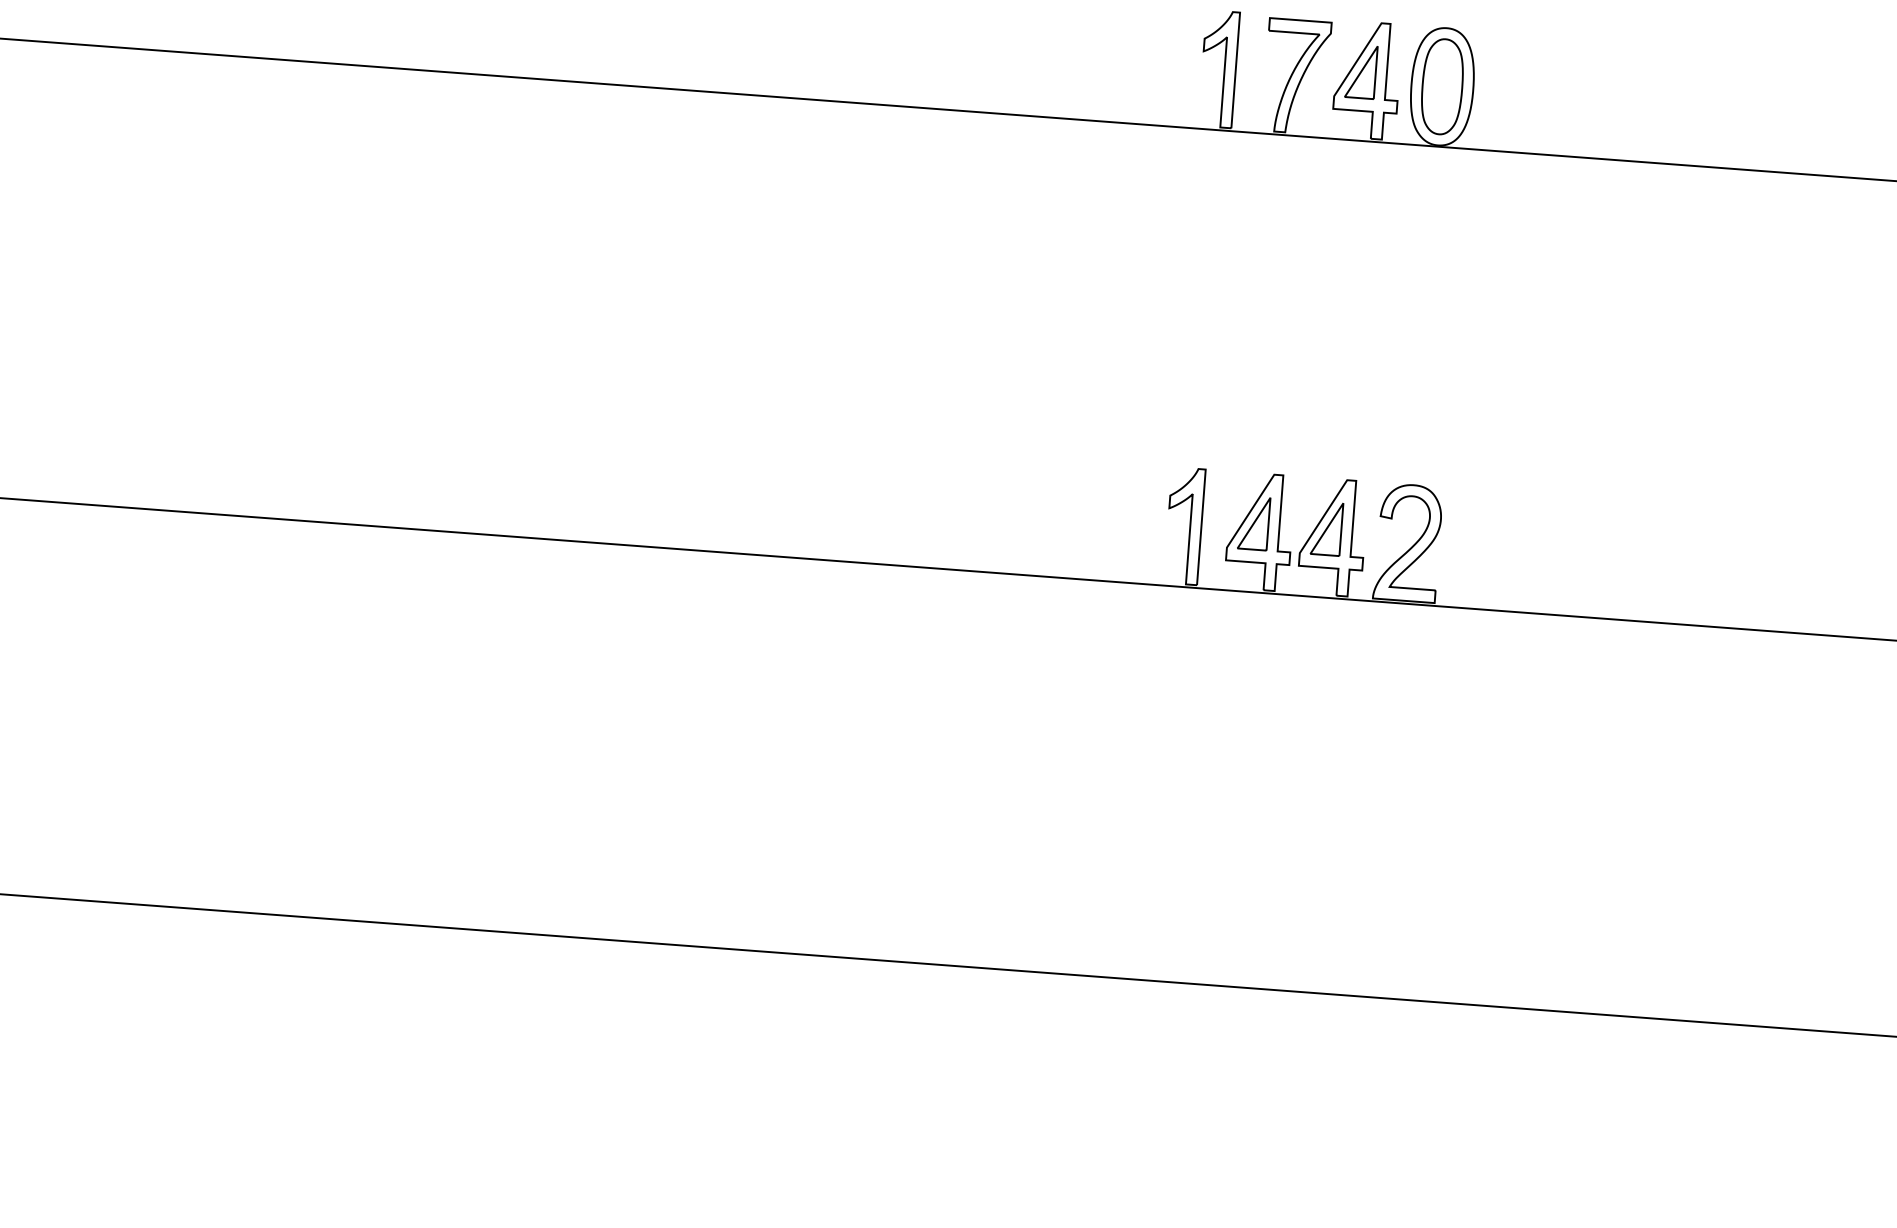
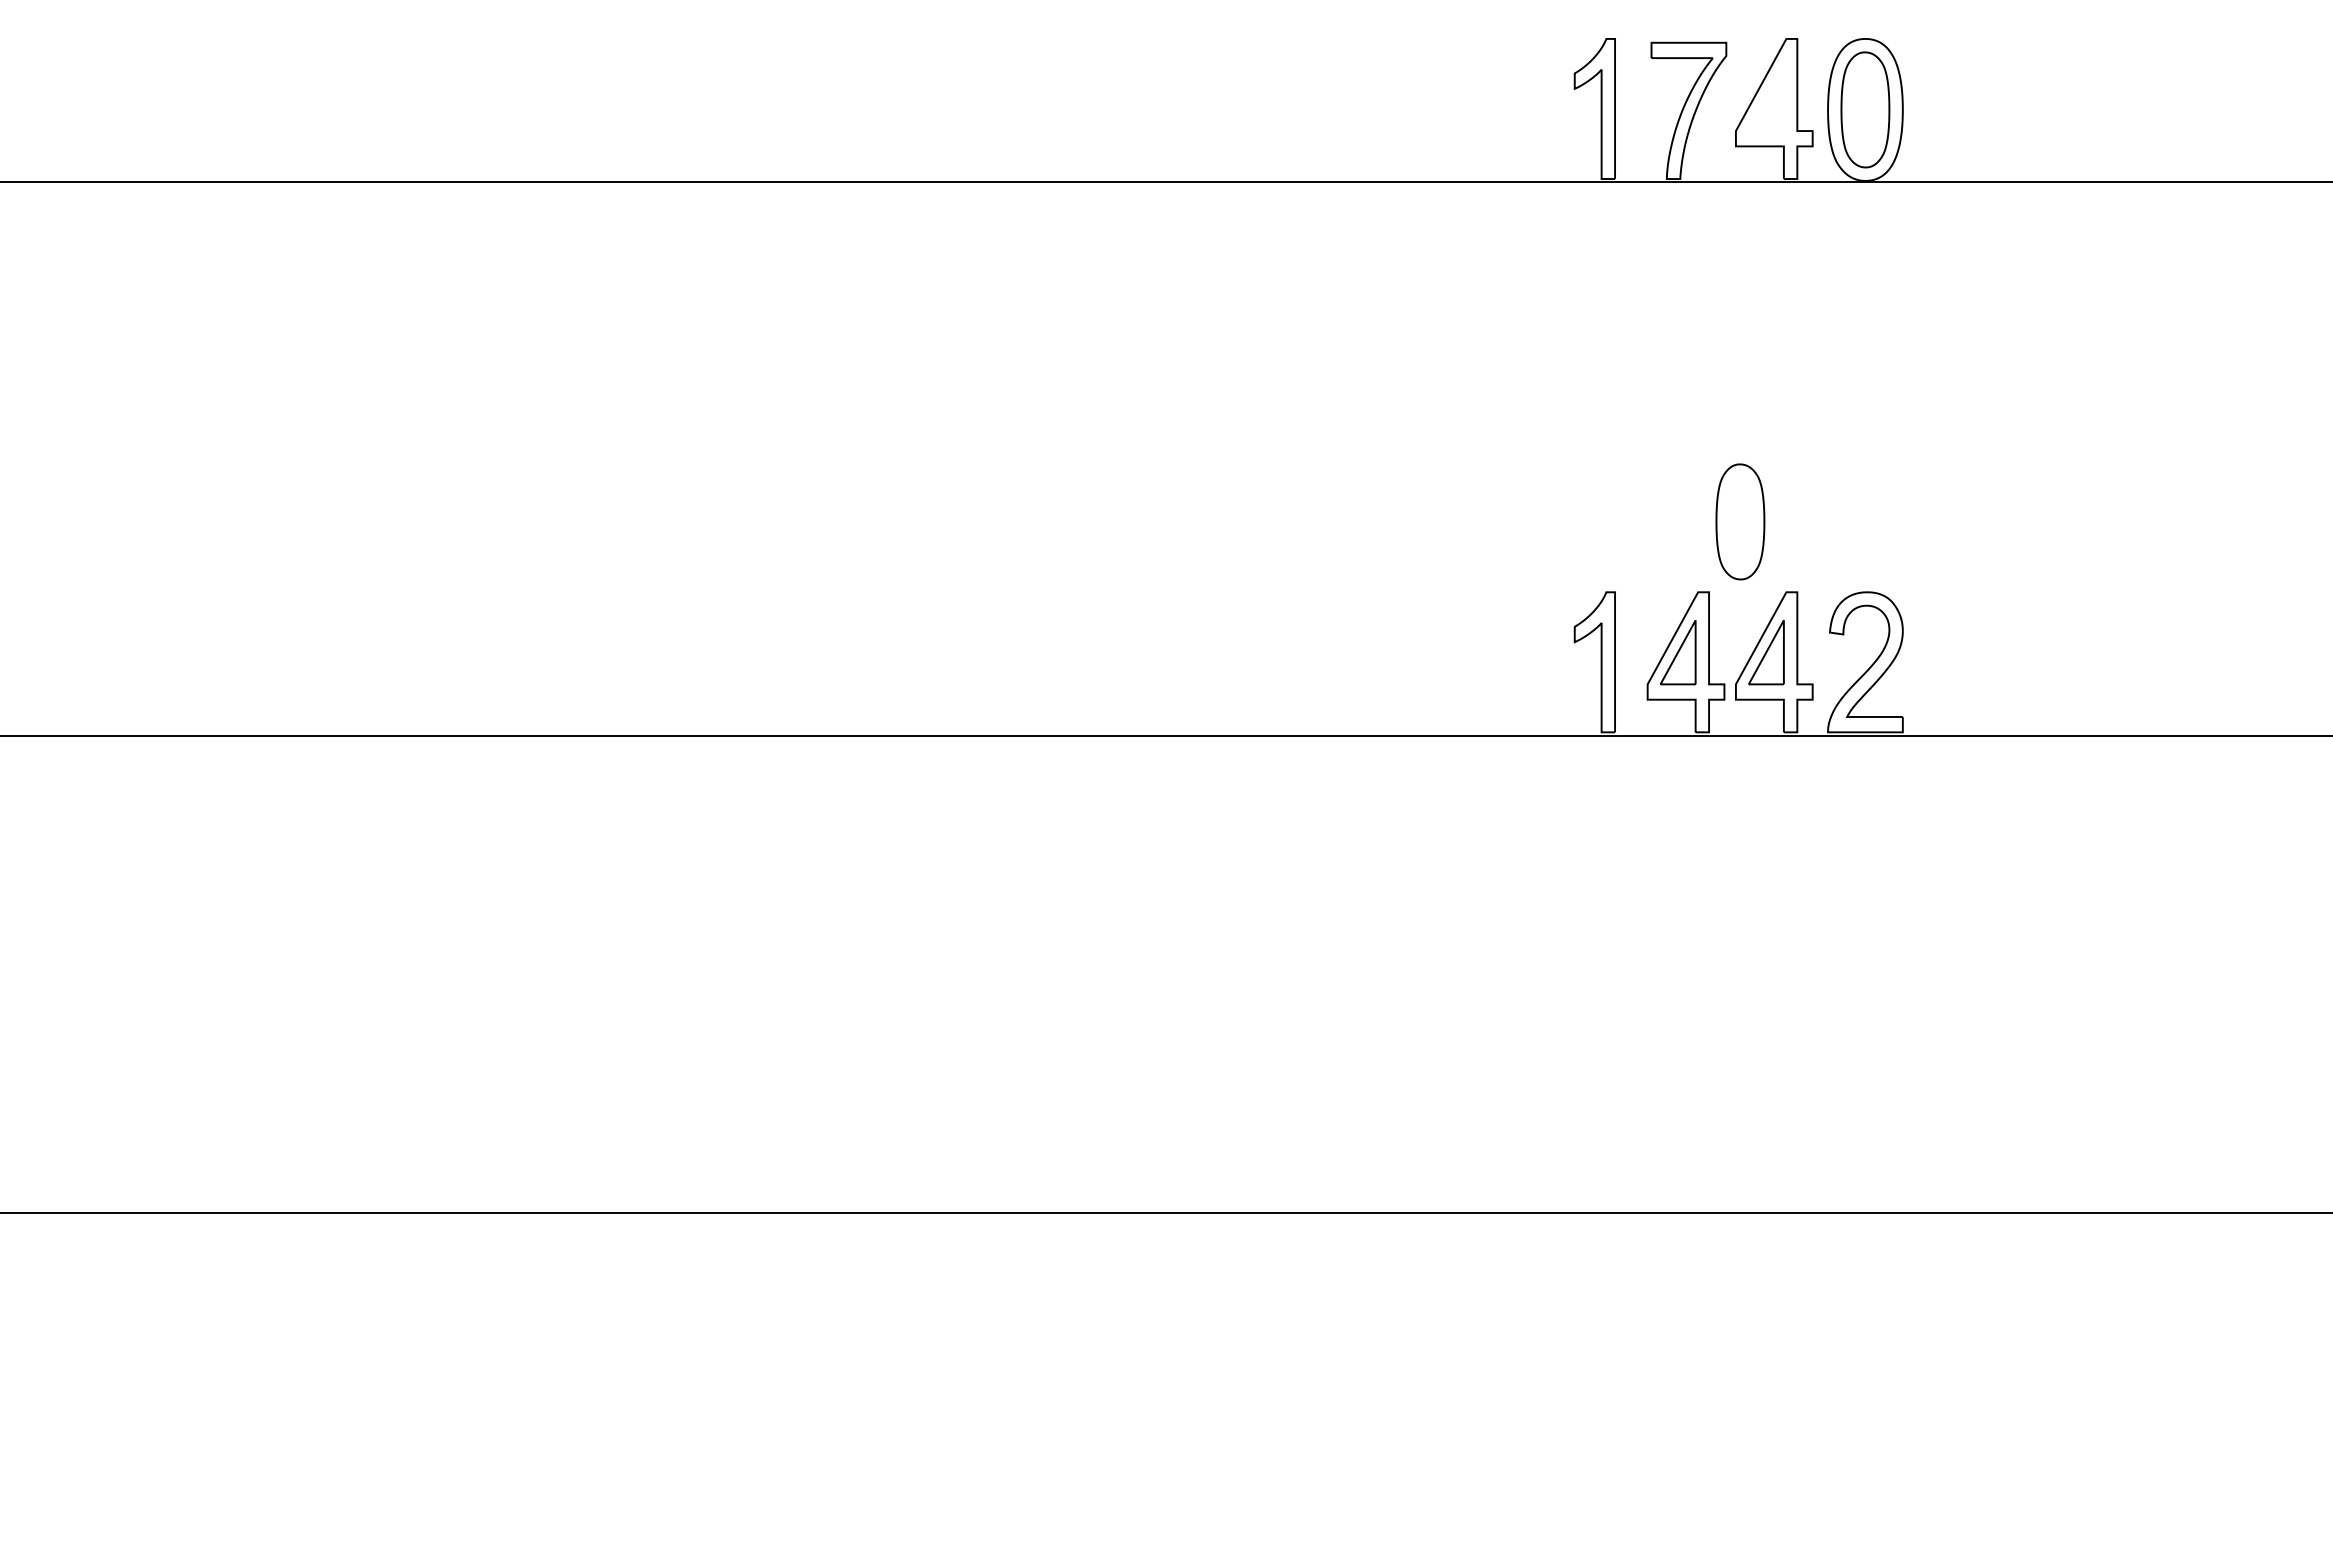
part: (1361, 71) -> (1766, 98), removed
part: (1313, 418) -> (1740, 521), added

